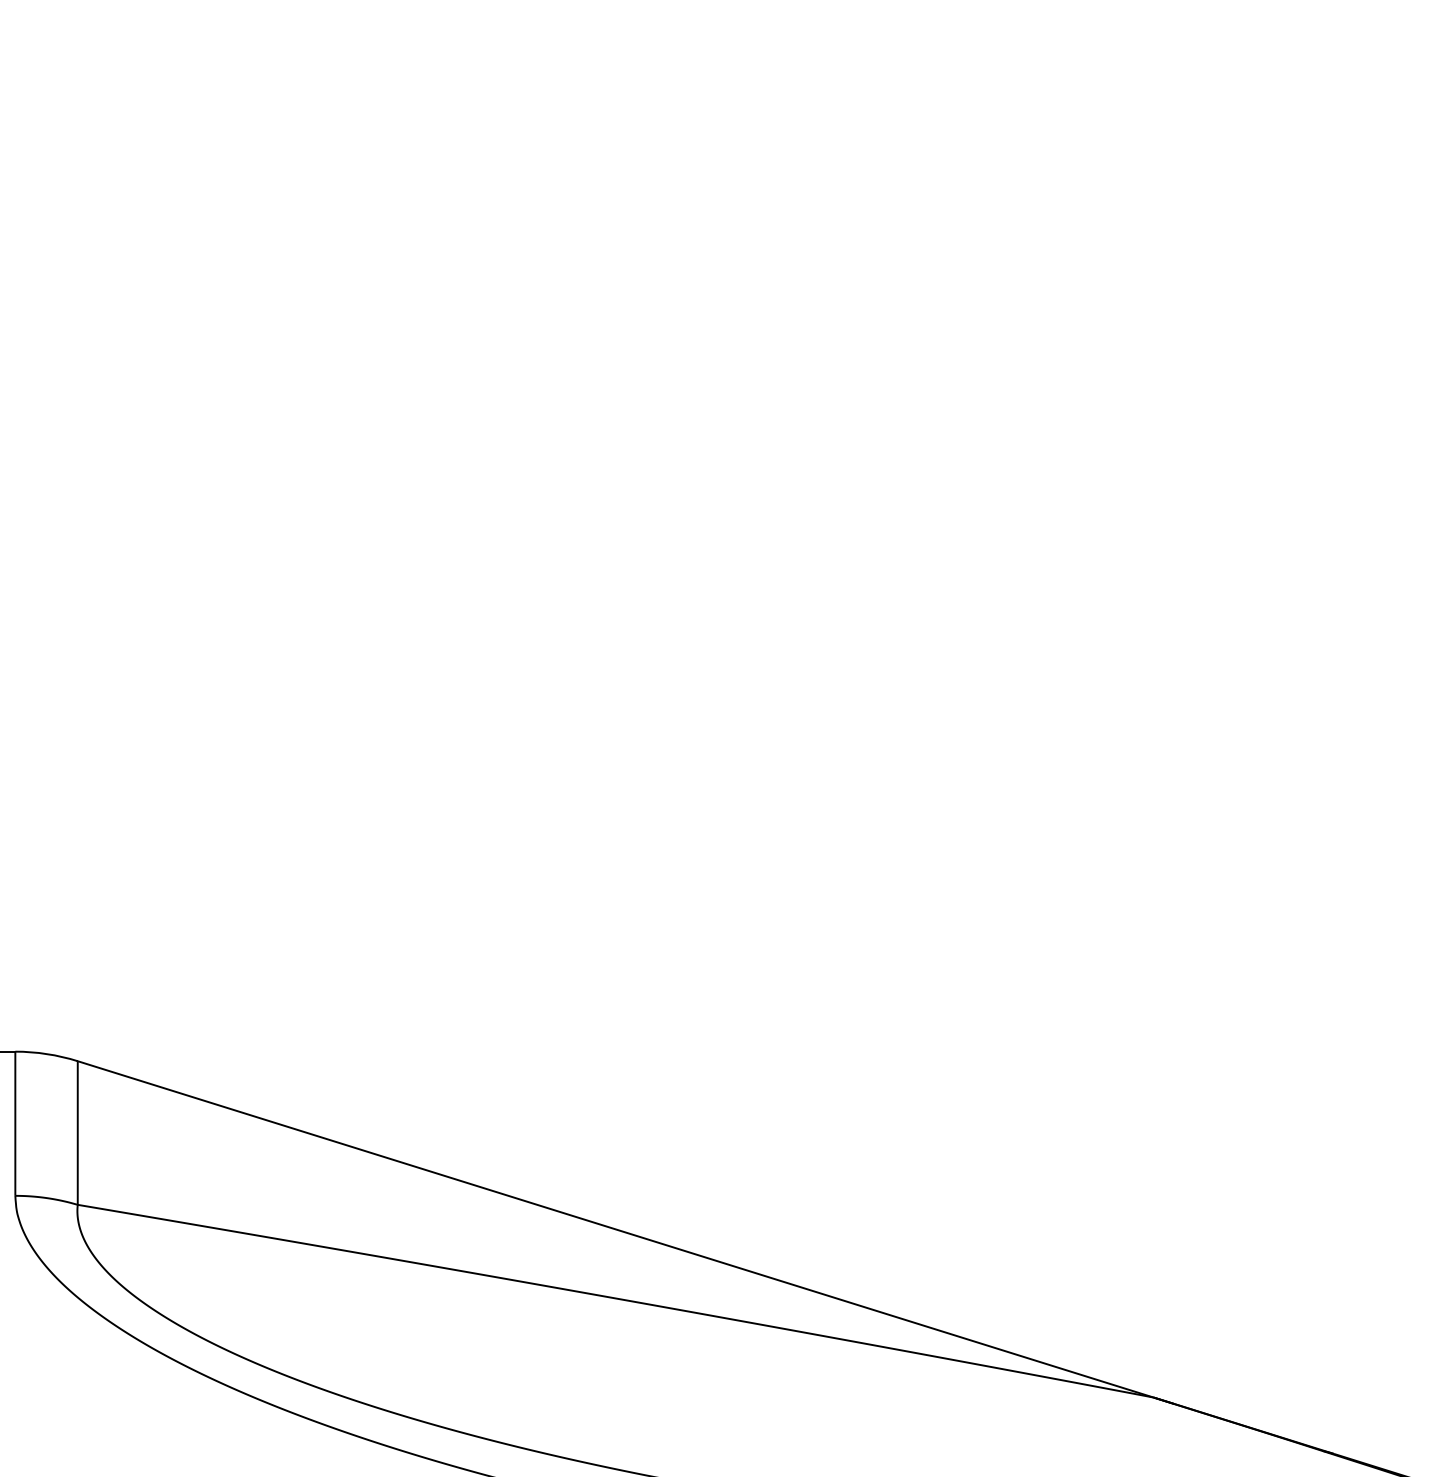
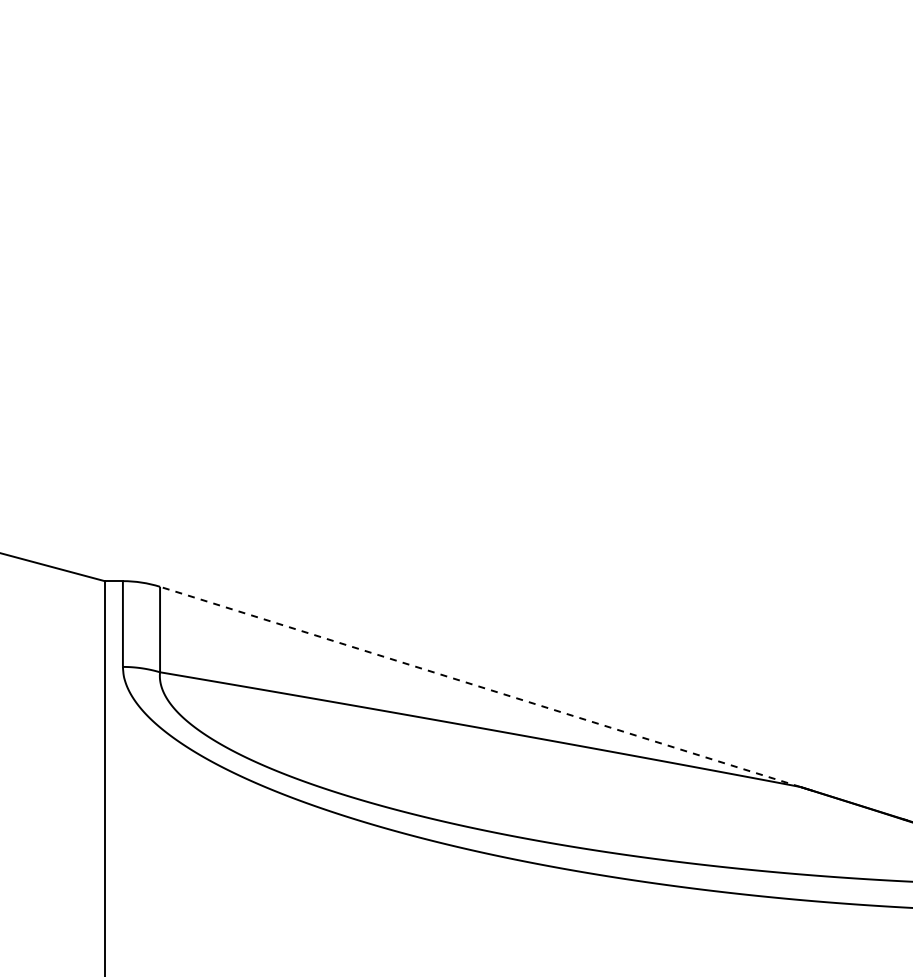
line: (616, 1228) -> (480, 686), solid -> dashed

